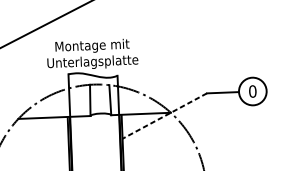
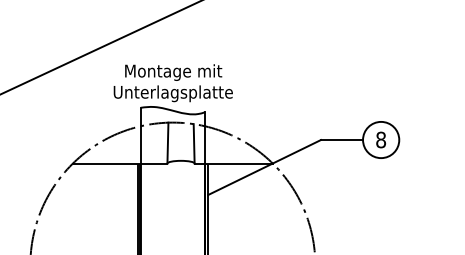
text: (253, 91) -> (381, 140), 0 -> 8
line: (164, 116) -> (264, 167), dashed -> solid

